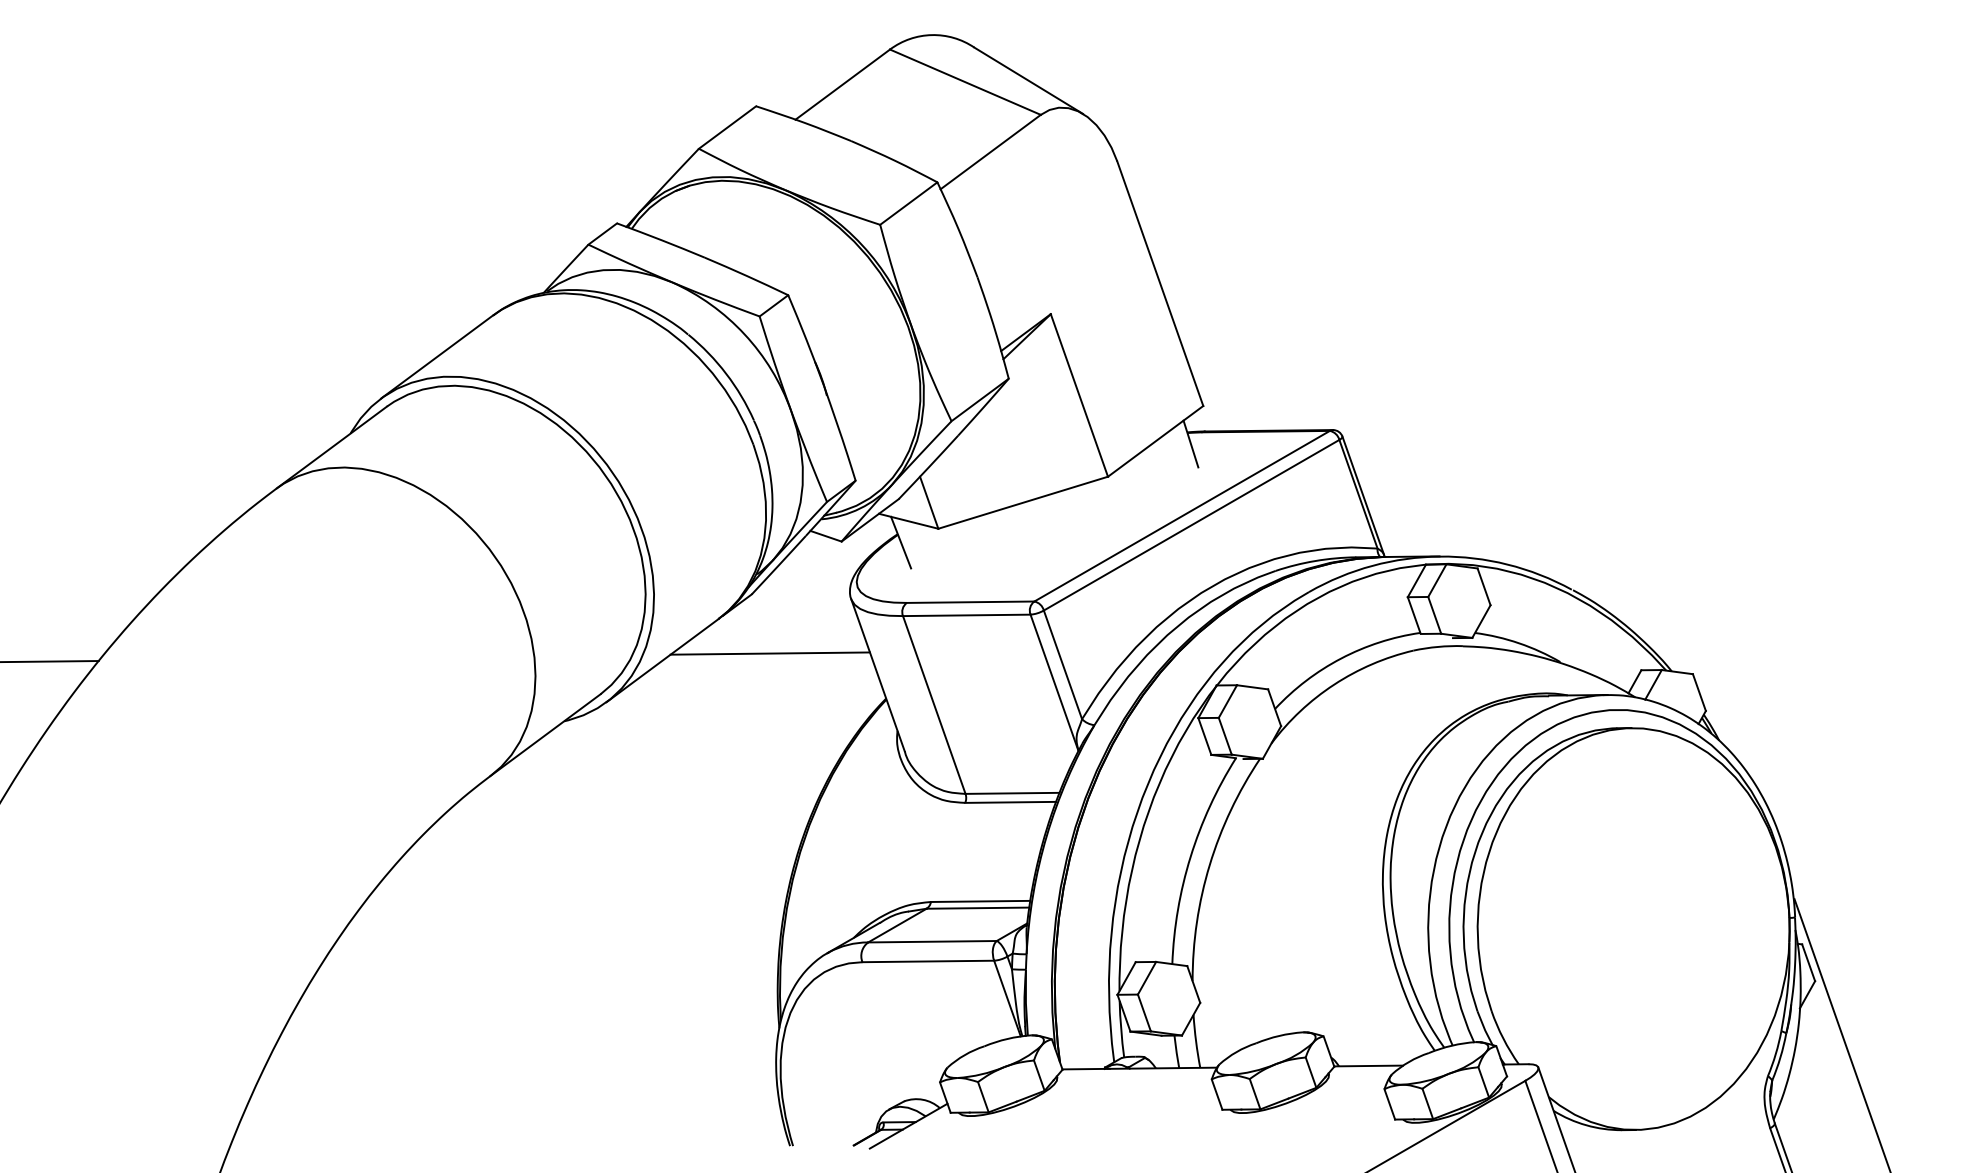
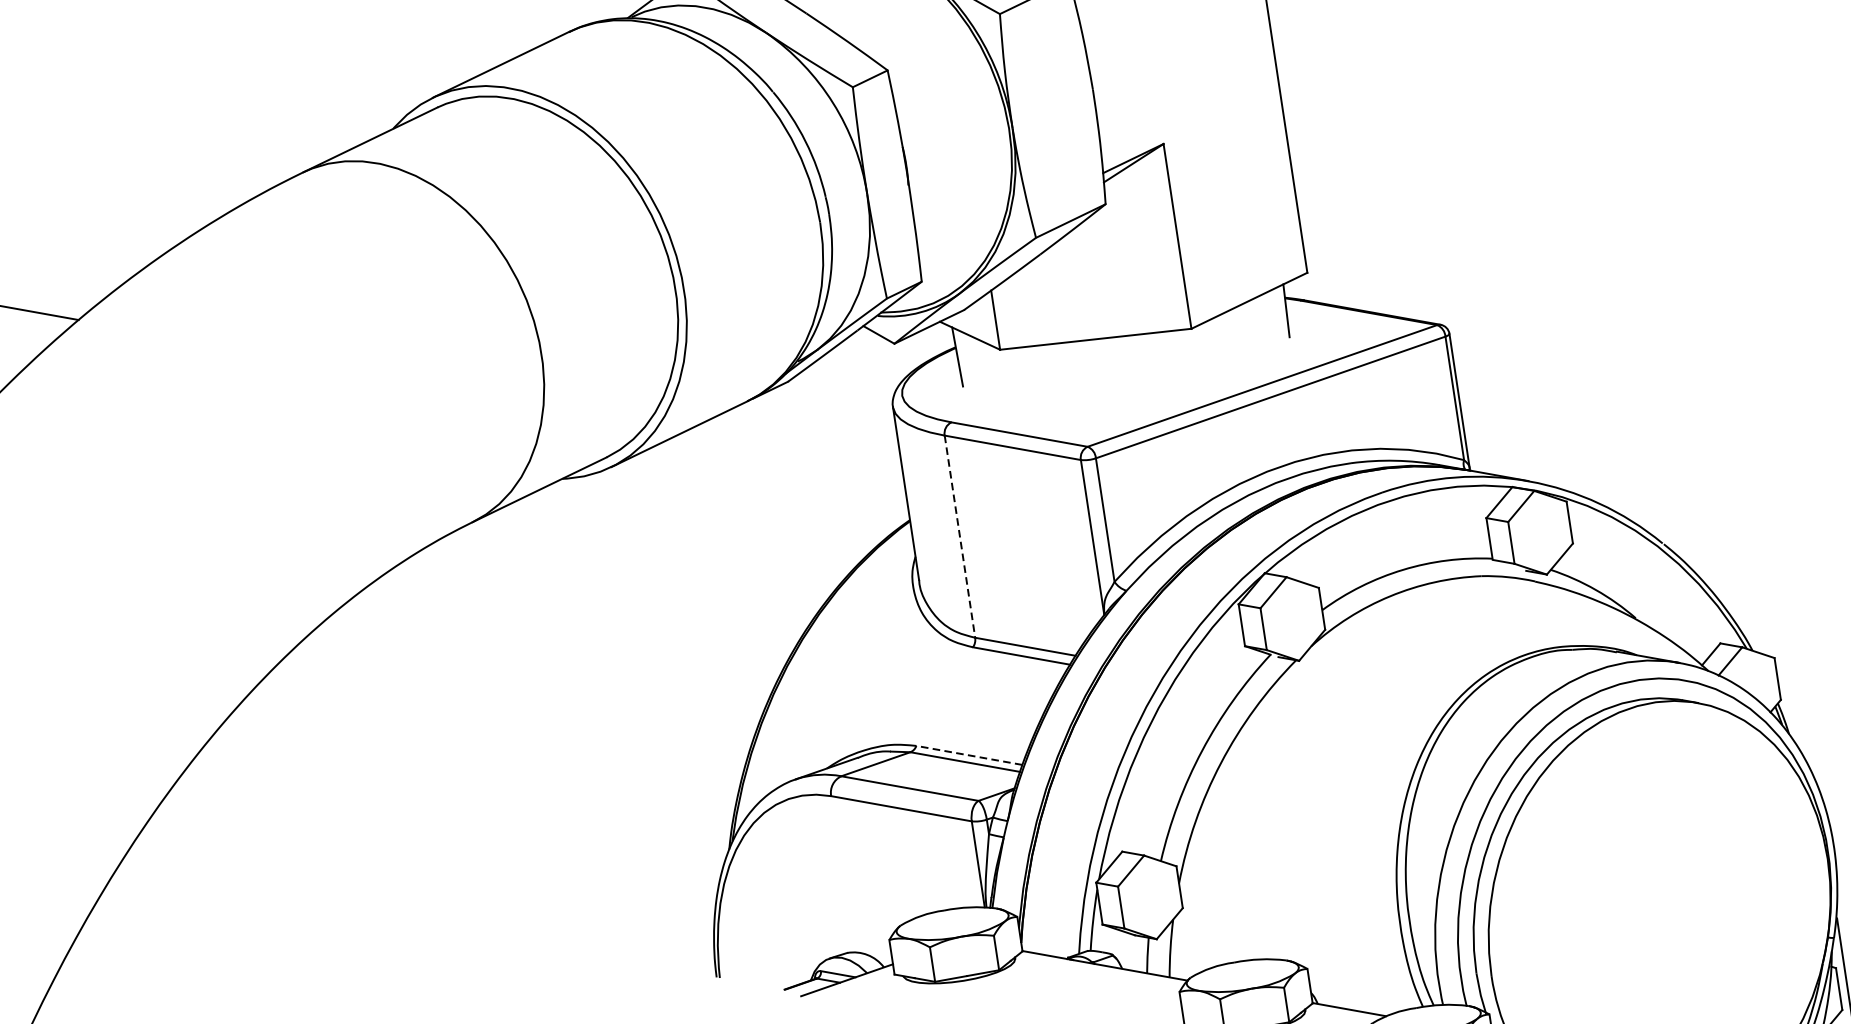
line: (769, 653) -> (794, 448), removed
line: (934, 705) -> (960, 537), solid -> dashed
line: (980, 901) -> (969, 755), solid -> dashed

